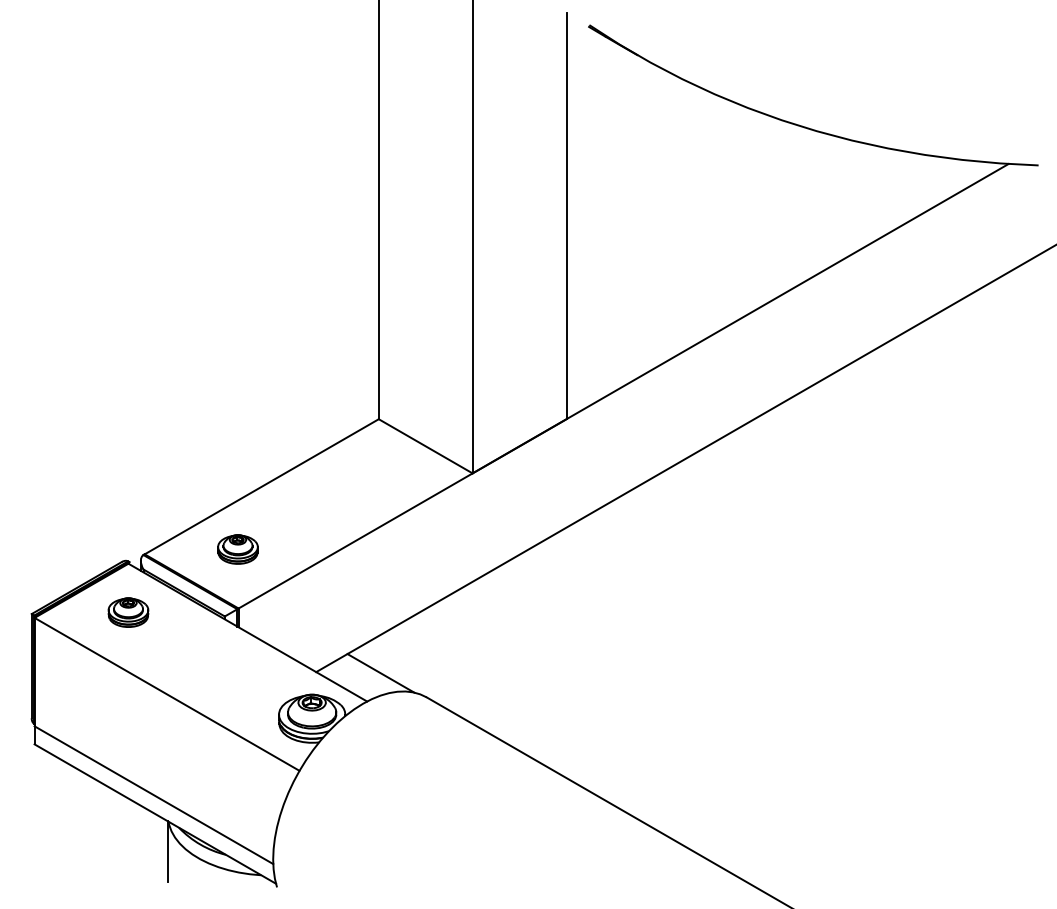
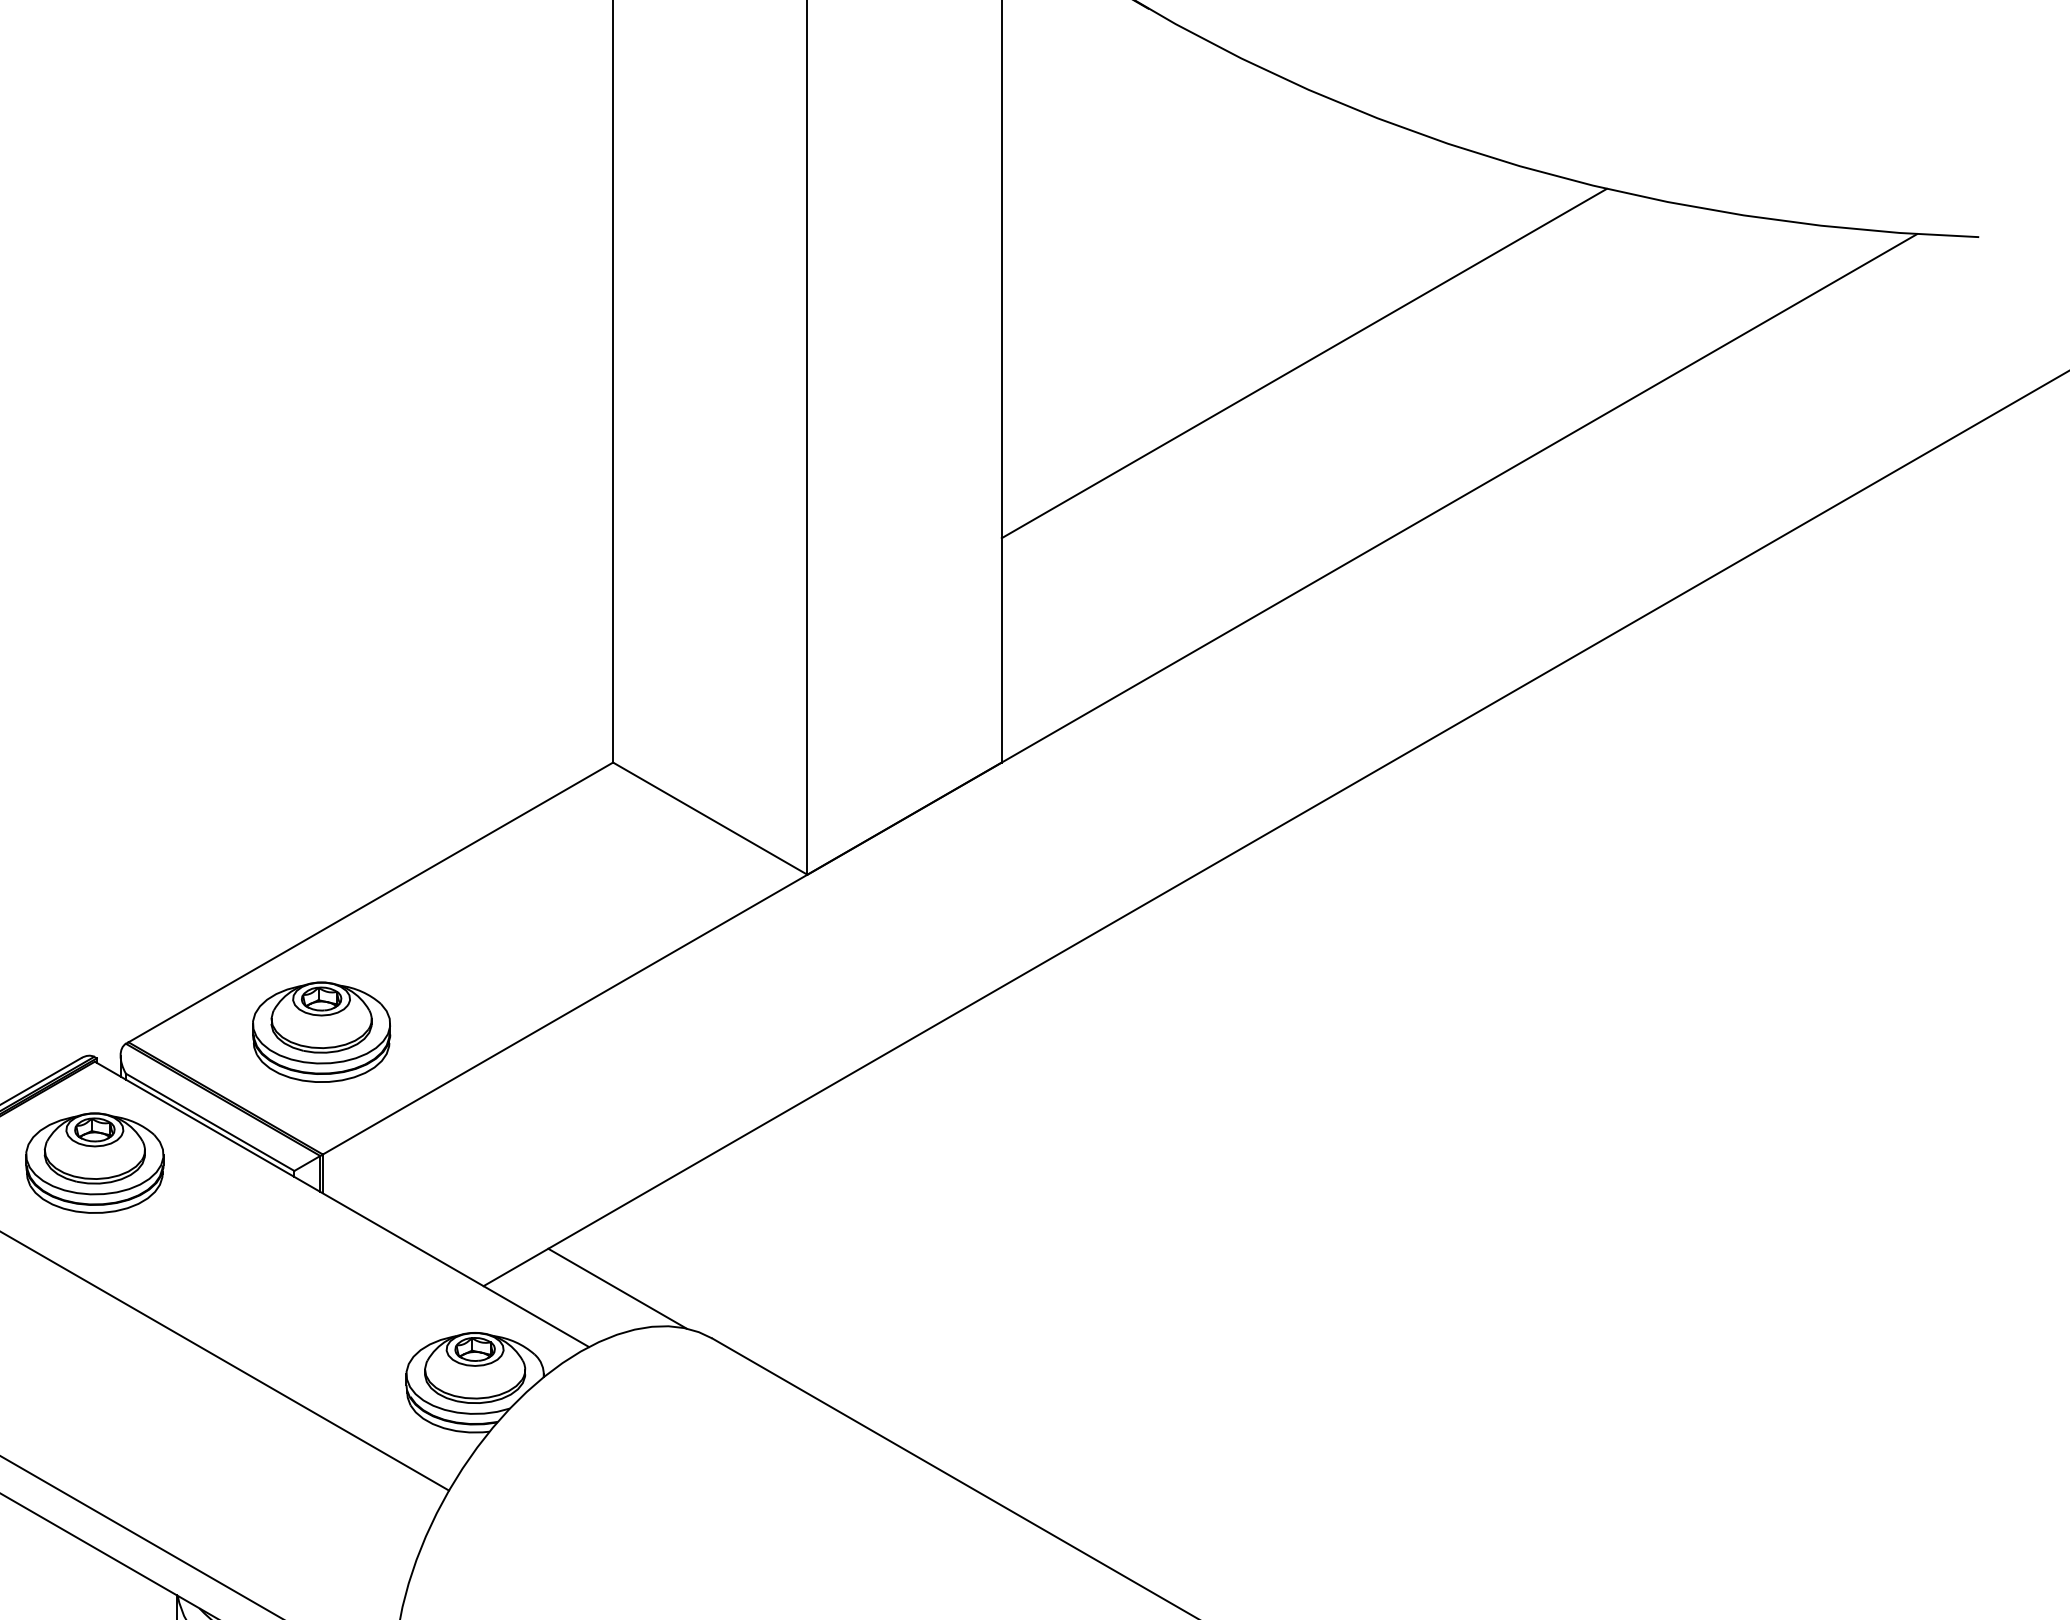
line: (712, 226) -> (1304, 363), added
part: (237, 549) -> (320, 1032), size x1.67
part: (128, 612) -> (94, 1162), size x1.67

